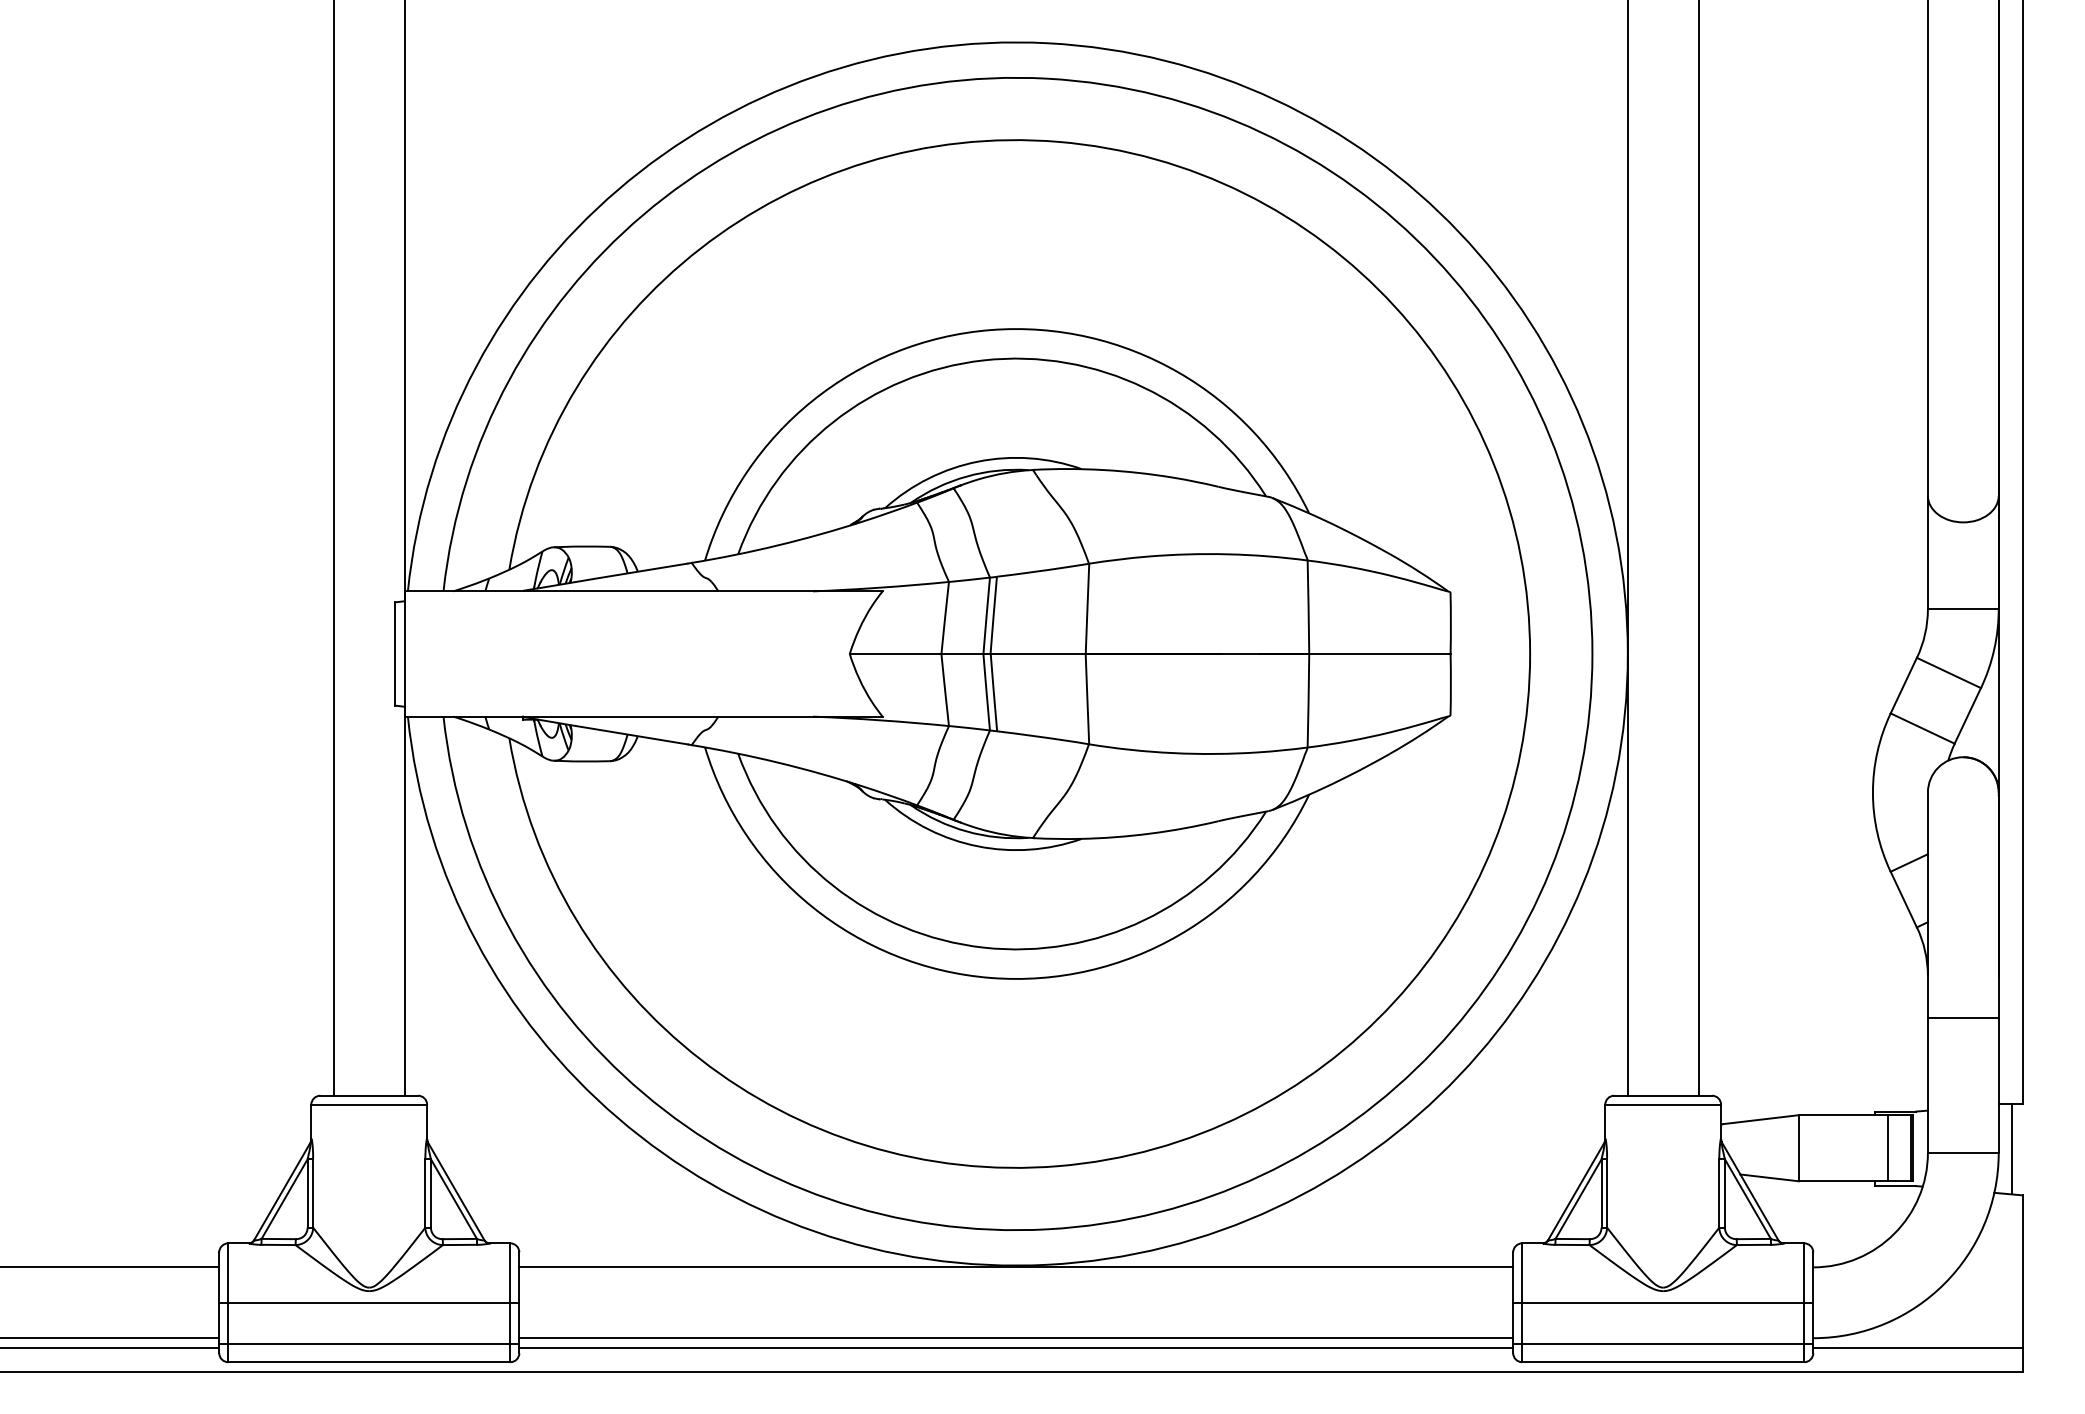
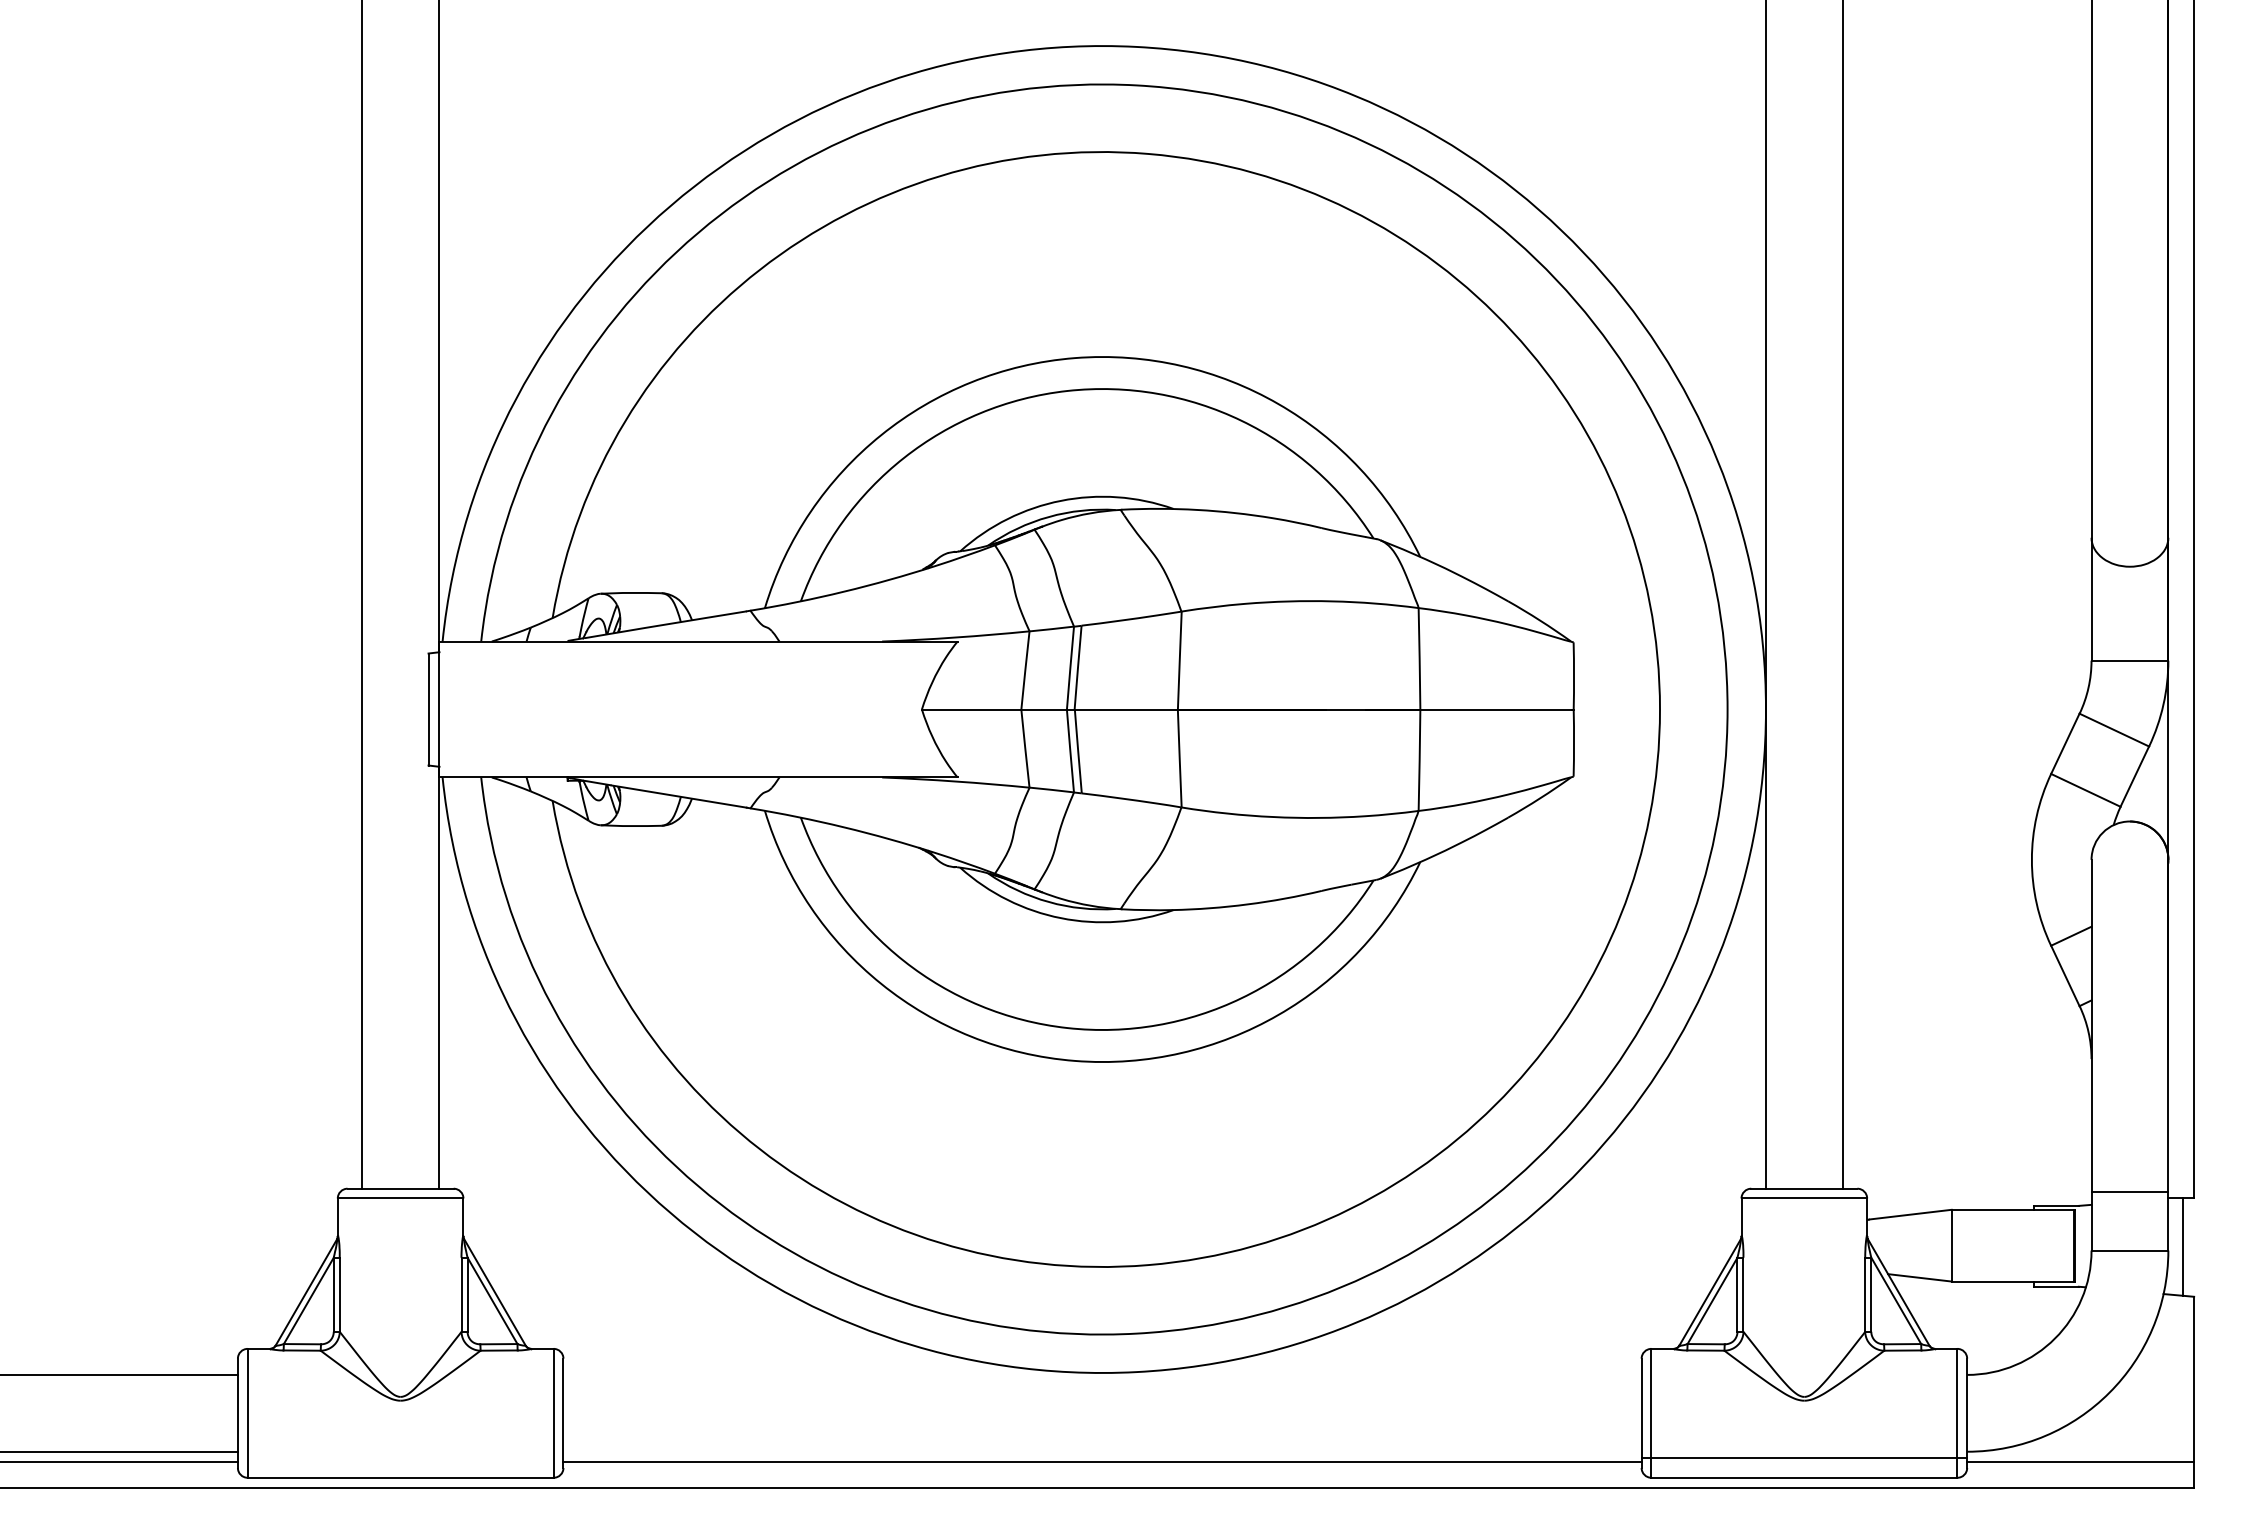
line: (1962, 1018) -> (2129, 1192), moved
line: (1888, 1148) -> (2048, 1245), removed
line: (1016, 1266) -> (1102, 1374), removed
line: (369, 1302) -> (400, 1413), removed
line: (1663, 1302) -> (1804, 1413), removed
line: (1016, 1337) -> (1102, 1451), removed
line: (369, 1344) -> (400, 1458), removed

